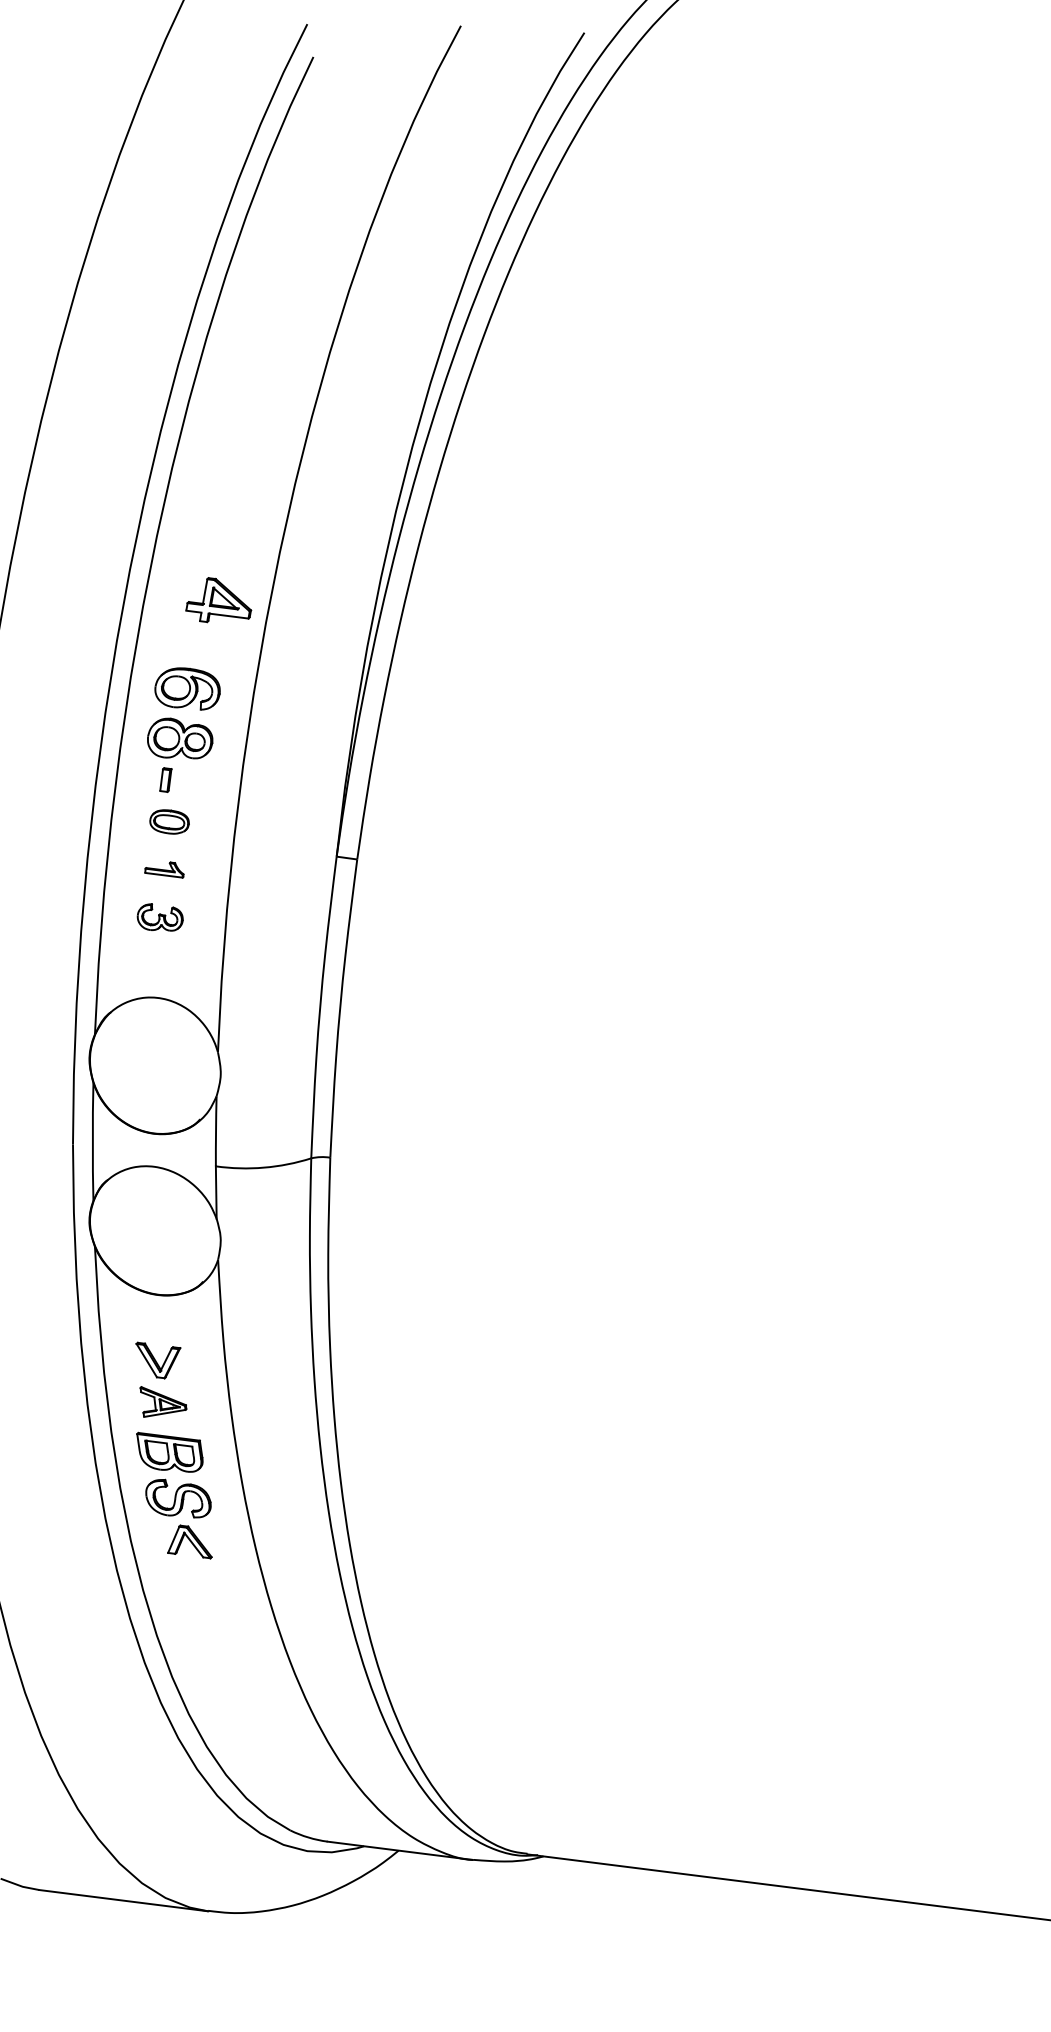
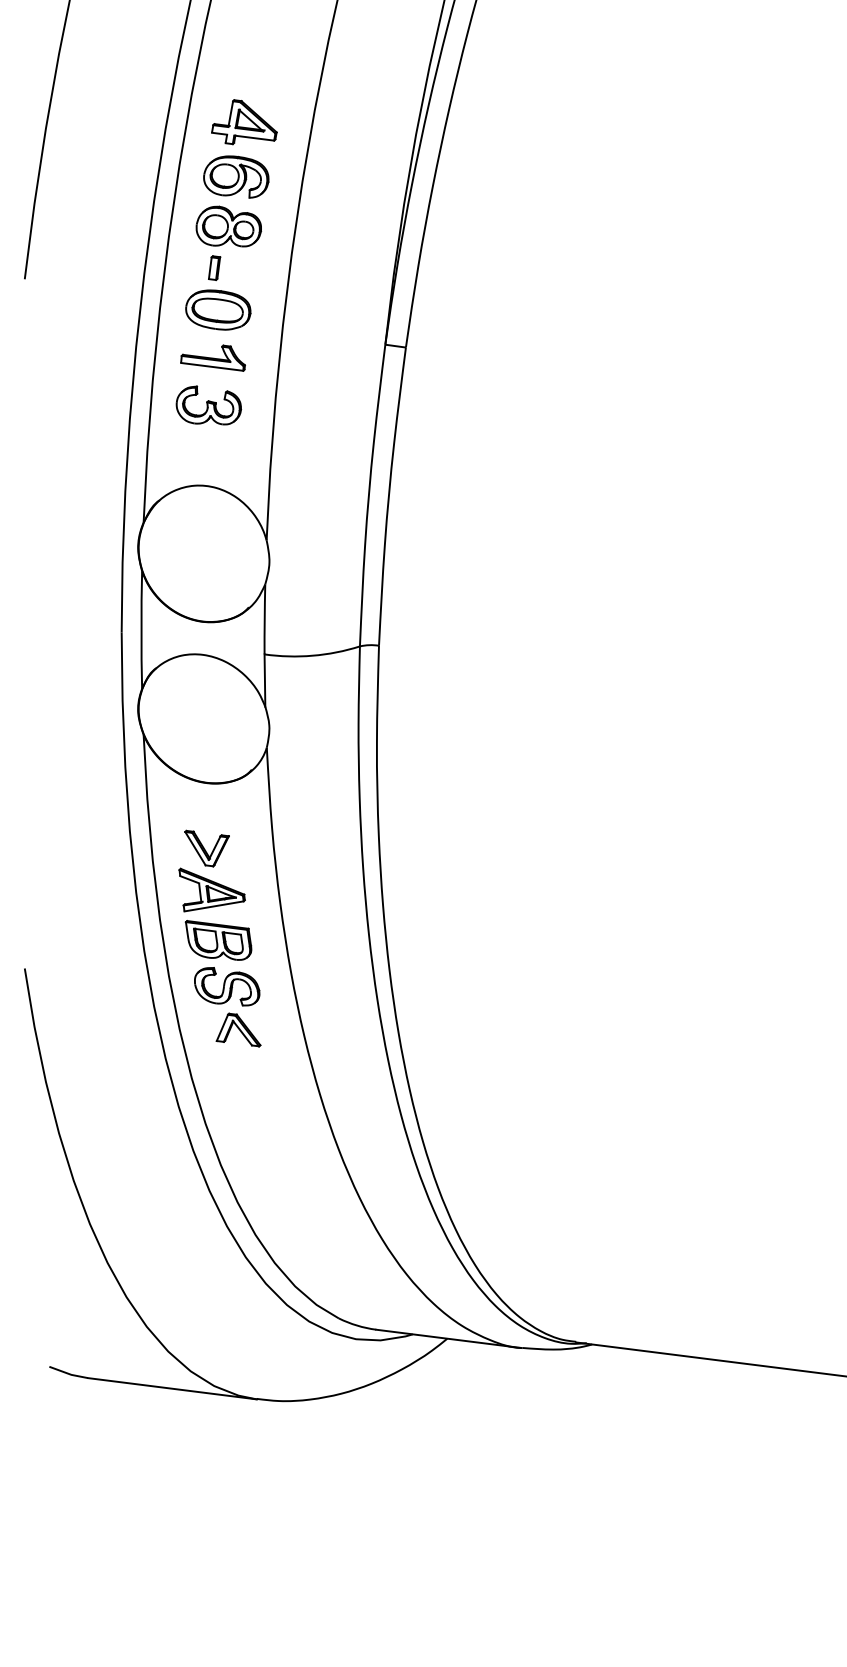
part: (218, 600) -> (244, 122), moved
part: (169, 821) -> (218, 309), size x1.67
part: (164, 869) -> (213, 357), size x1.67
part: (160, 917) -> (209, 405), size x1.43
part: (163, 1401) -> (212, 889), size x1.43

